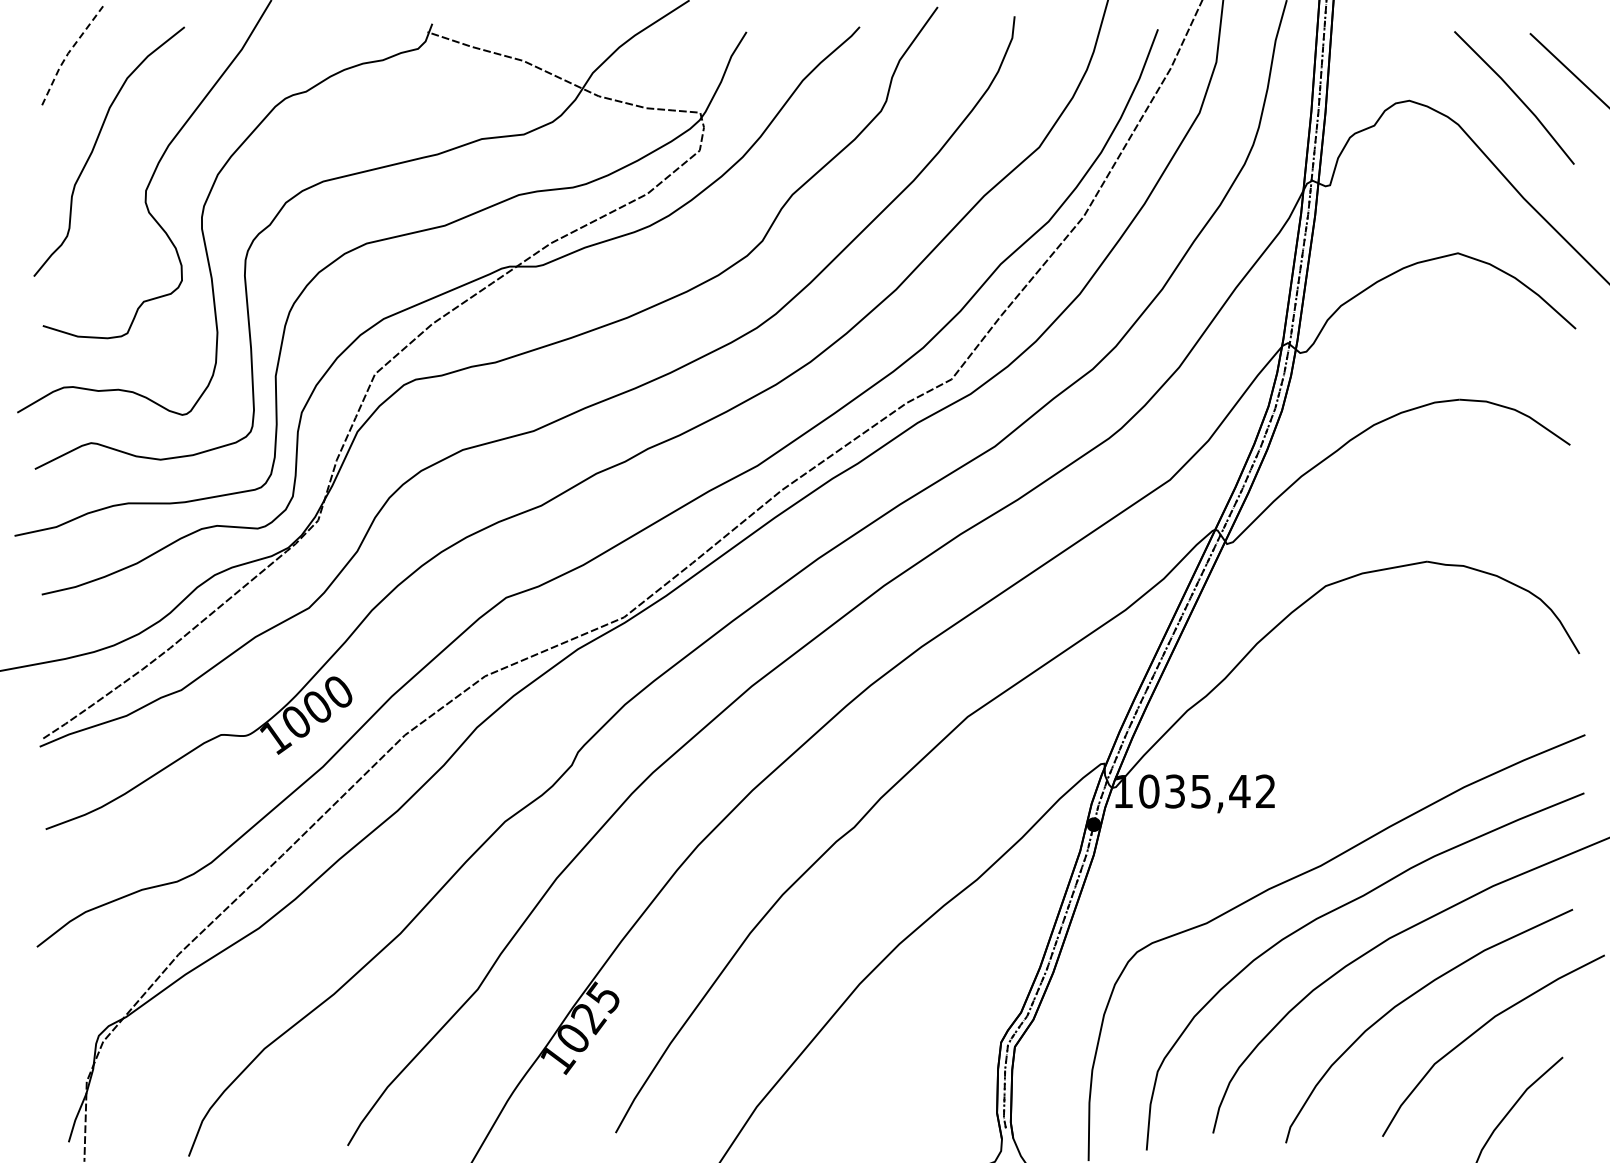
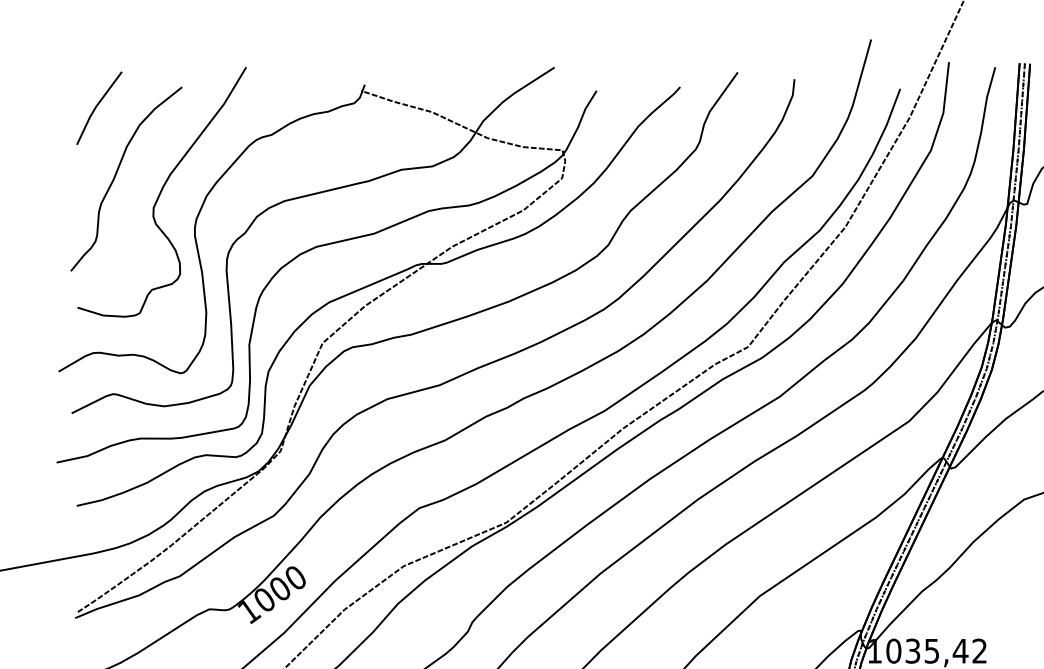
line: (68, 53) -> (96, 106), dashed -> solid

